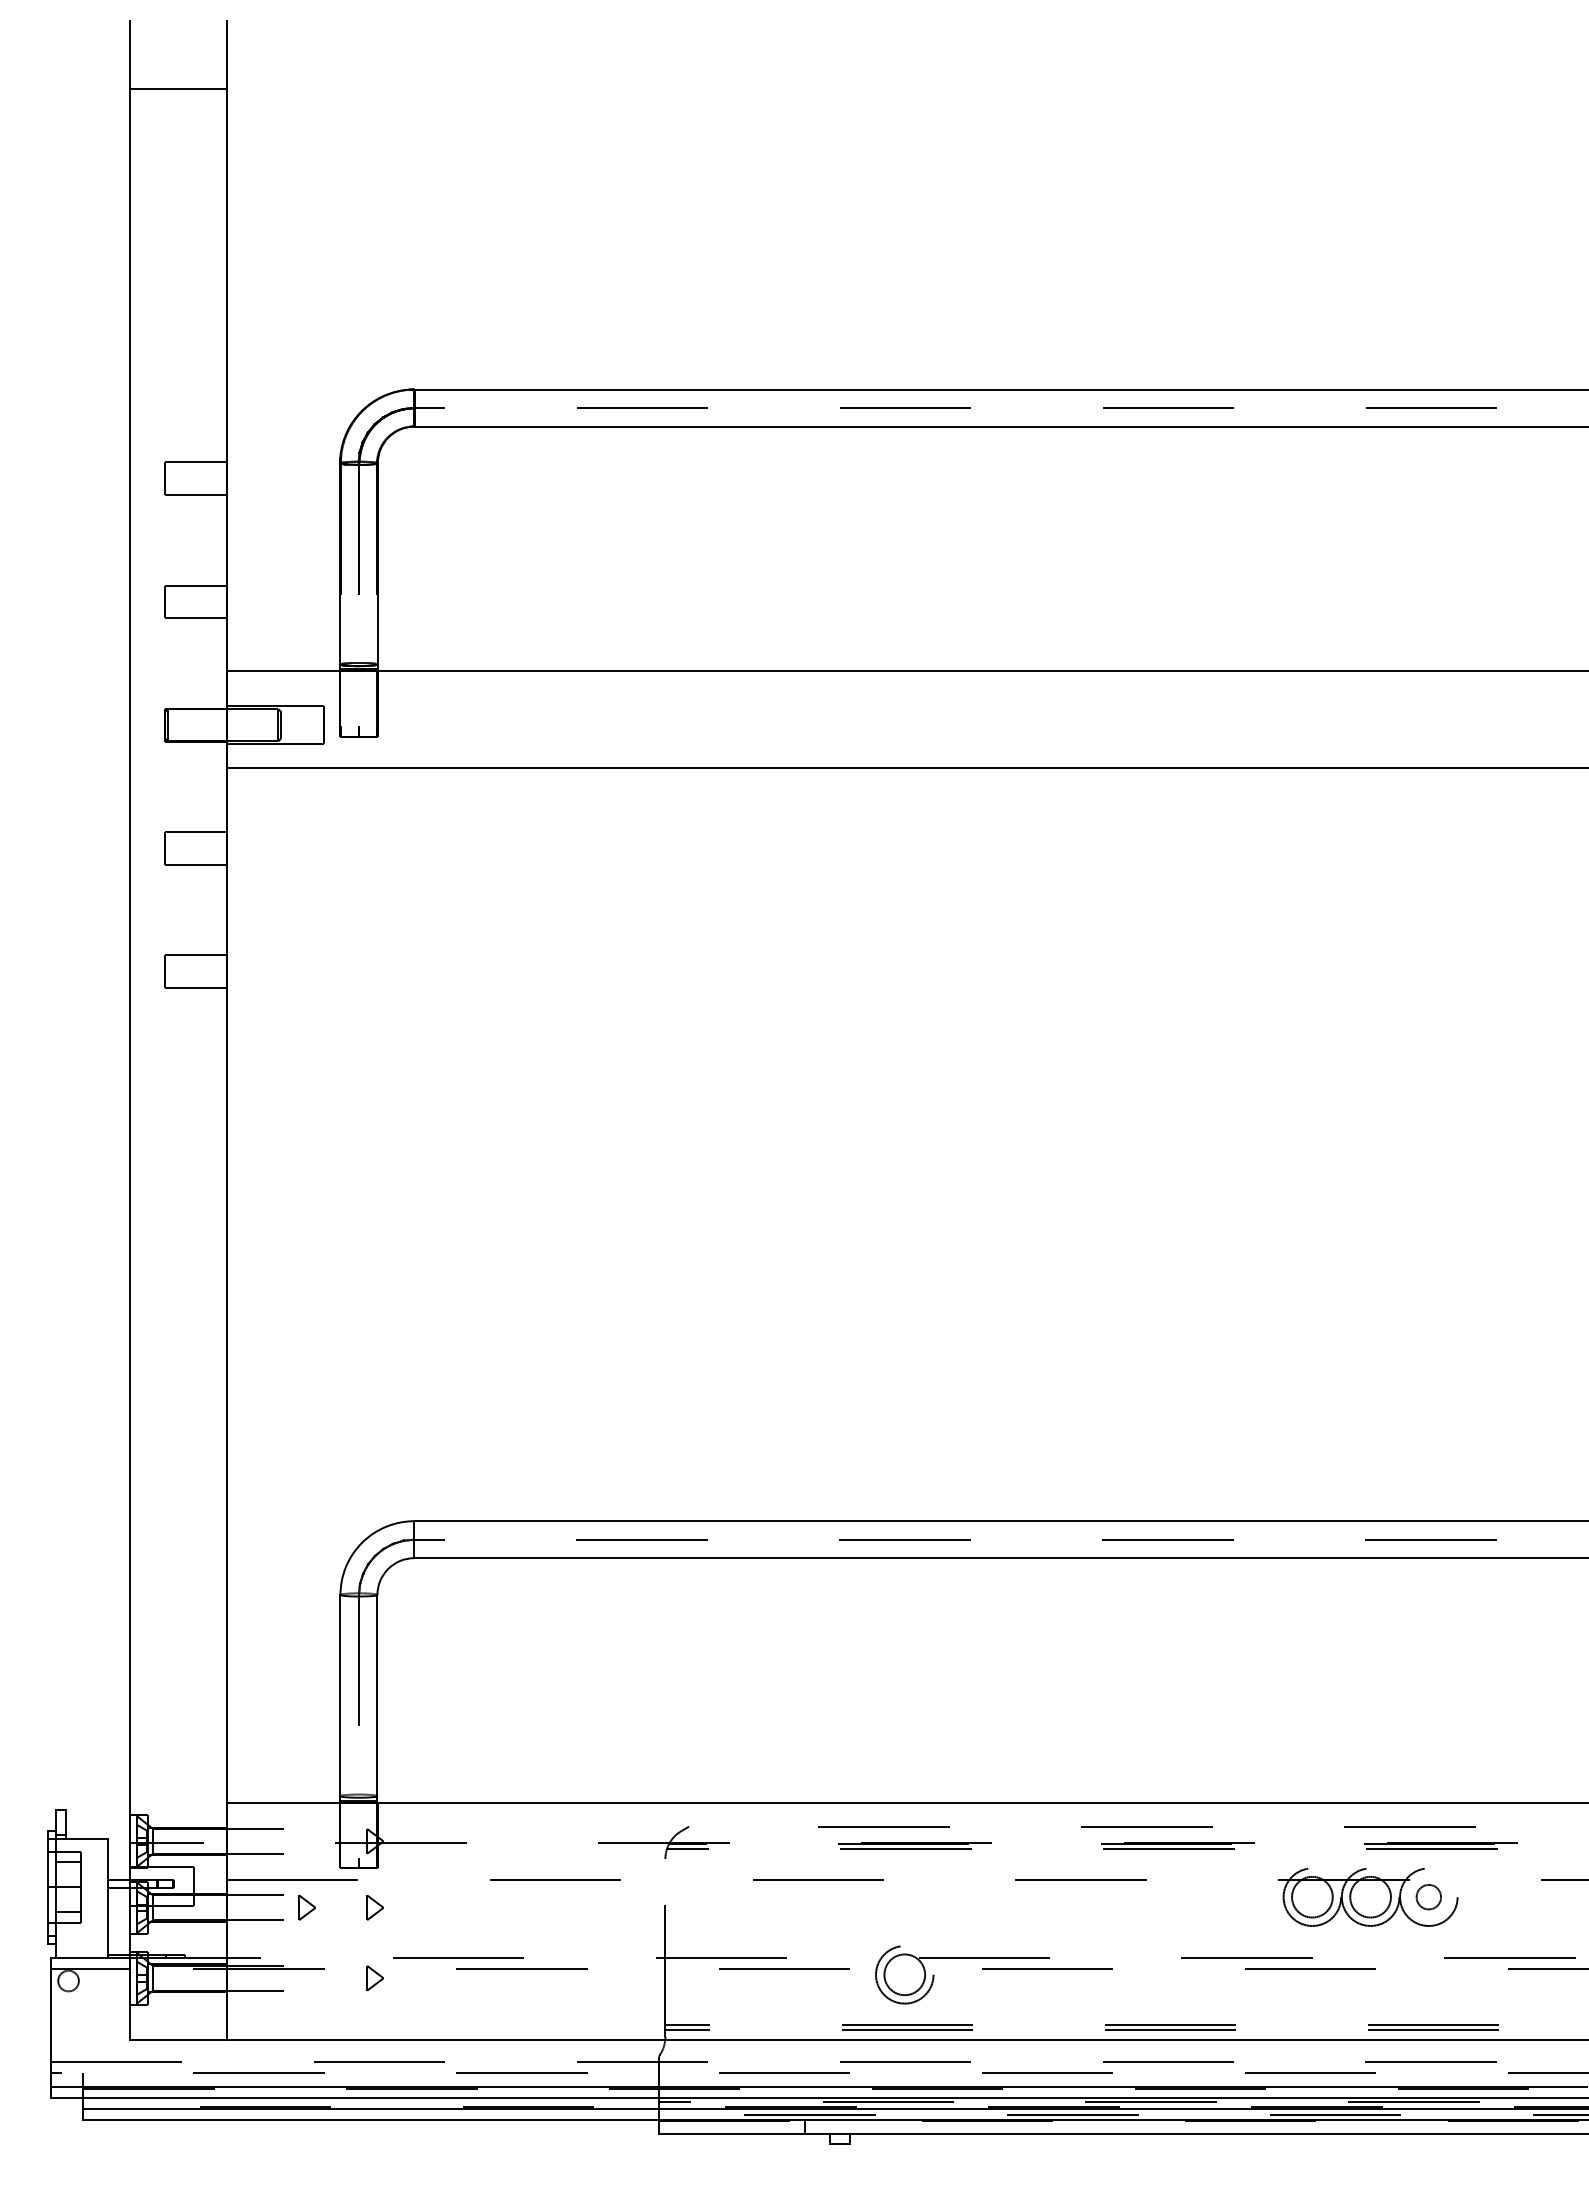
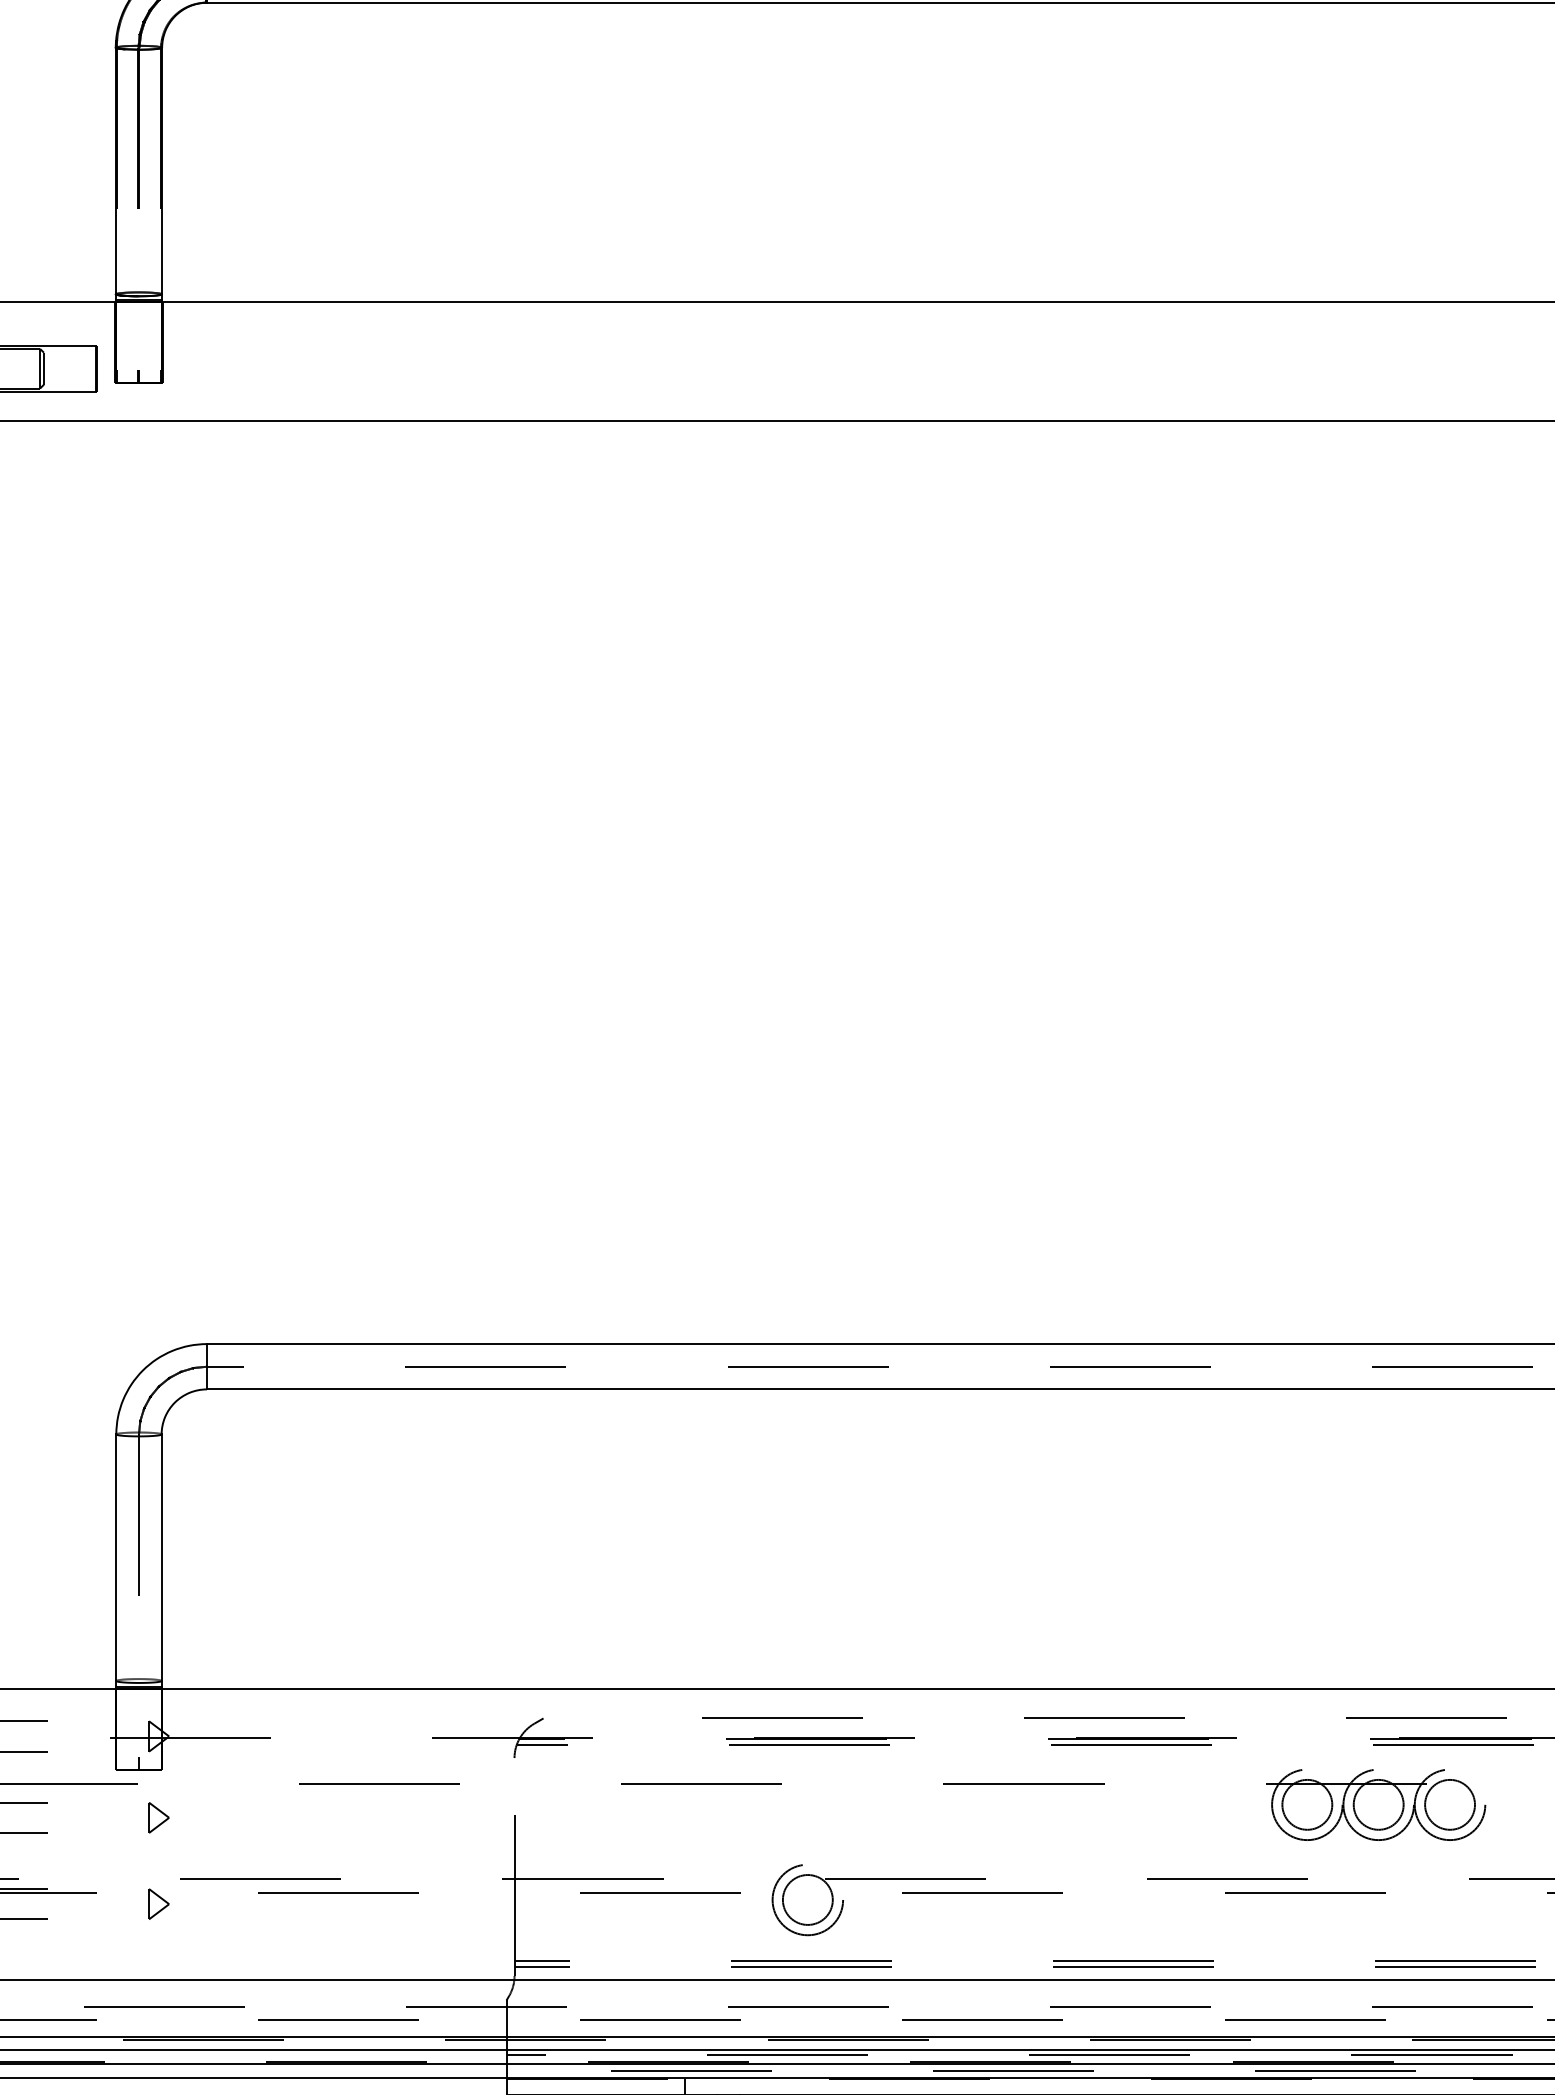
circle: (1428, 1896) -> (1449, 1803), size x1.67
part: (306, 1907) -> (74, 1817), removed

